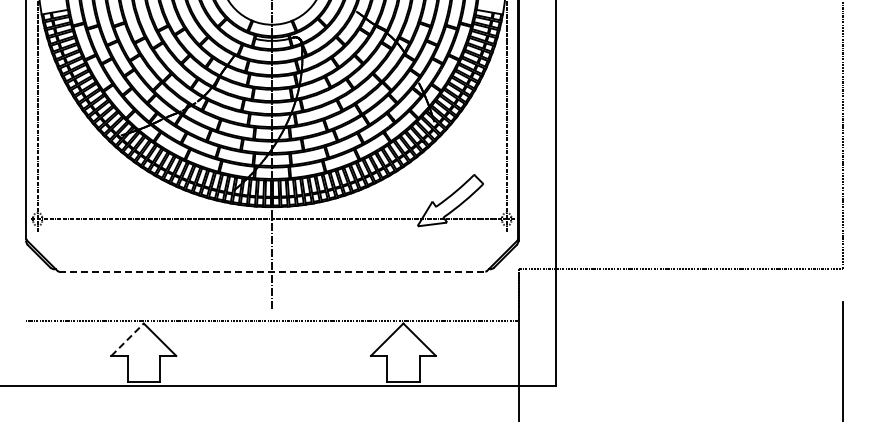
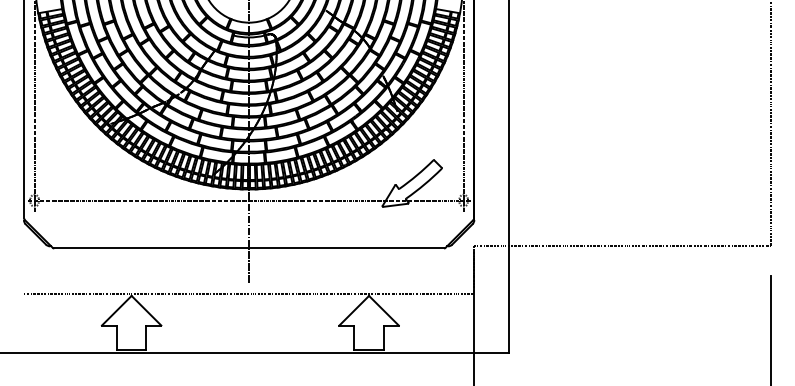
line: (272, 271) -> (249, 248), dashed -> solid
line: (127, 339) -> (116, 310), dashed -> solid

